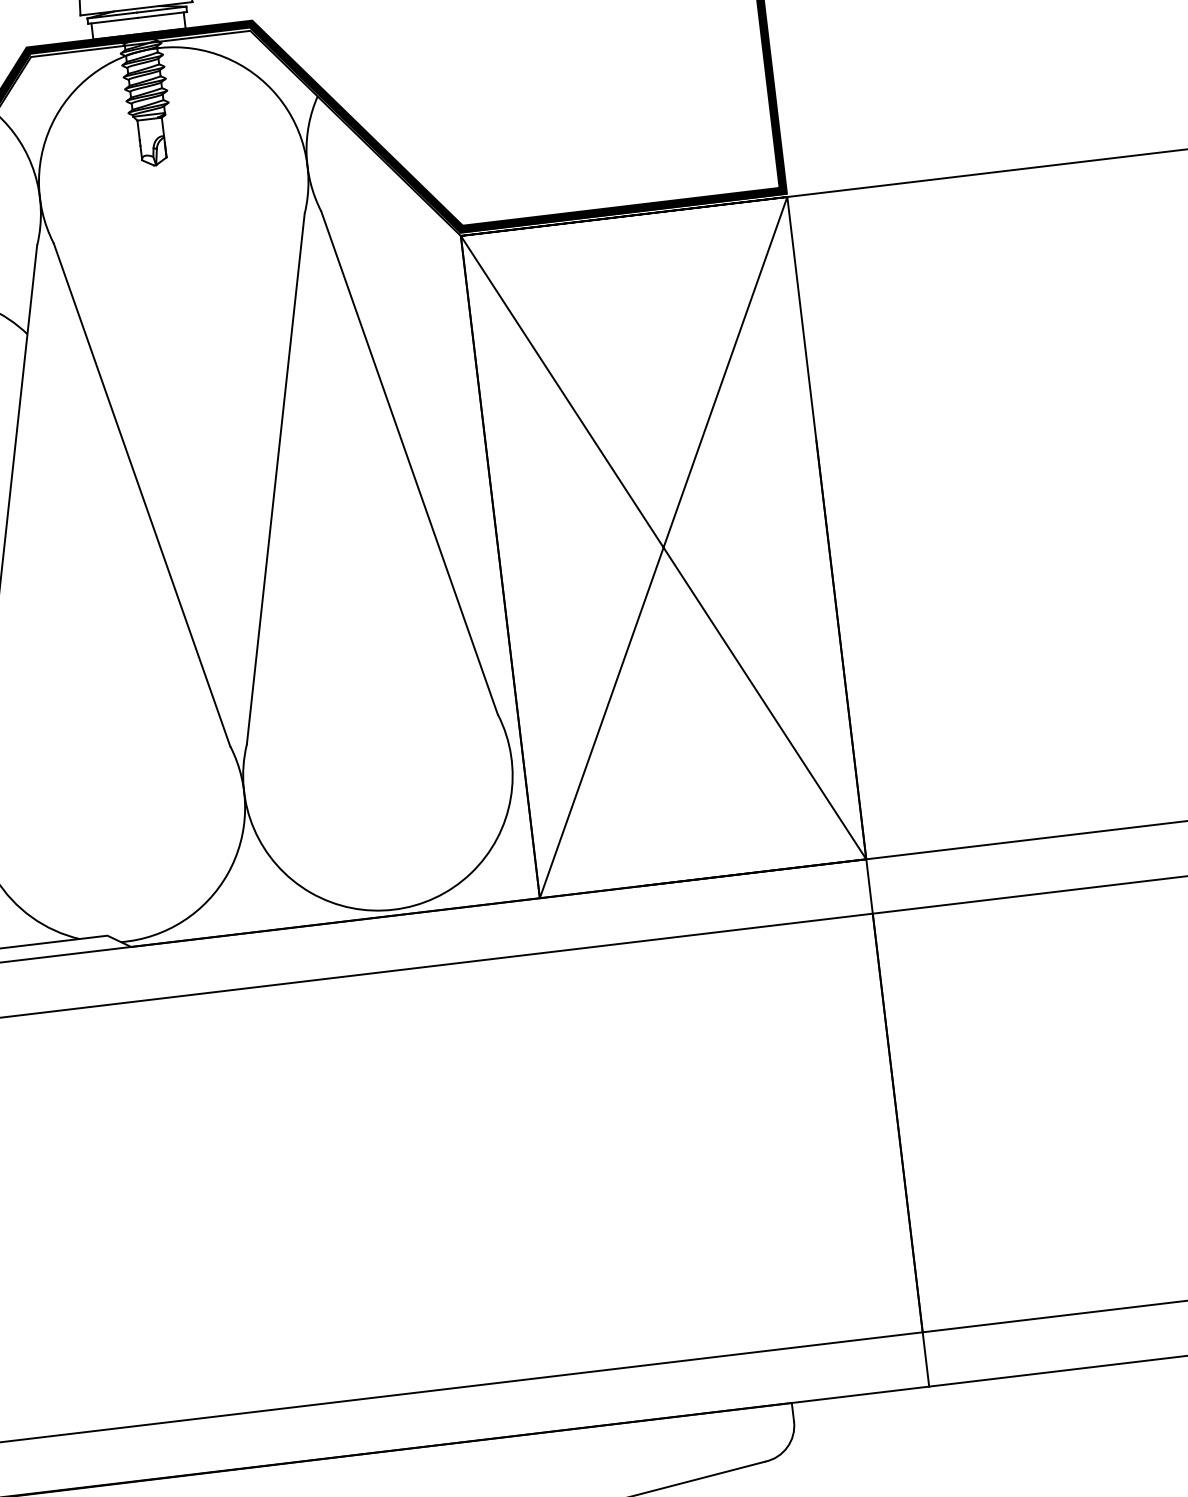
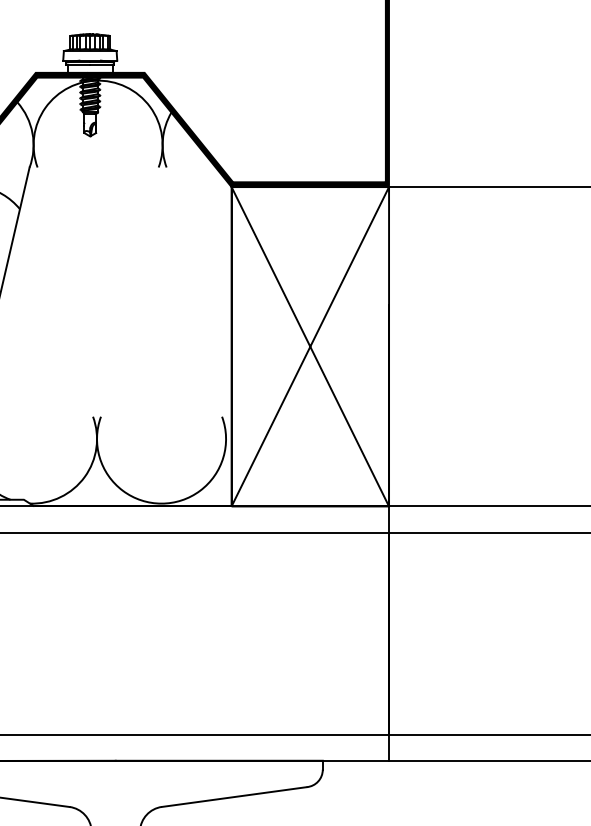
line: (409, 461) -> (194, 291), removed
line: (274, 477) -> (129, 291), removed
line: (142, 493) -> (65, 291), removed

